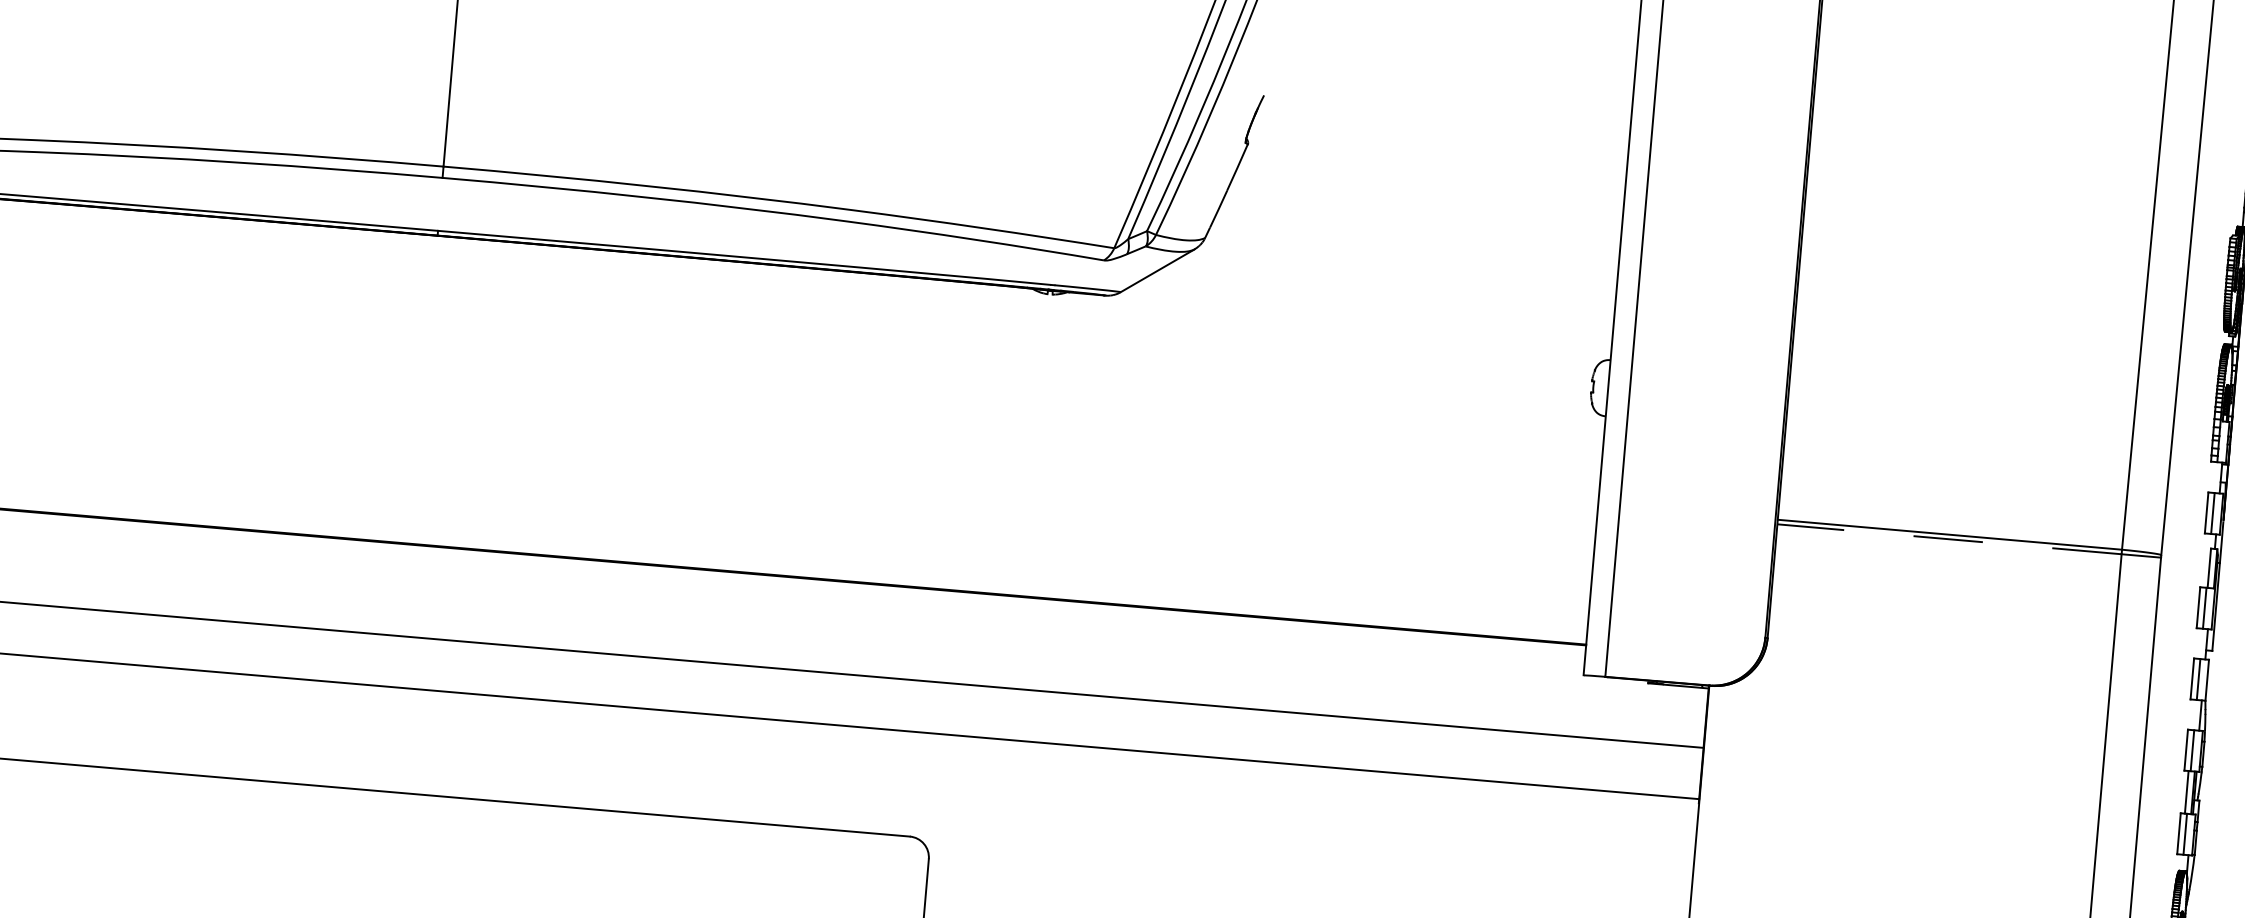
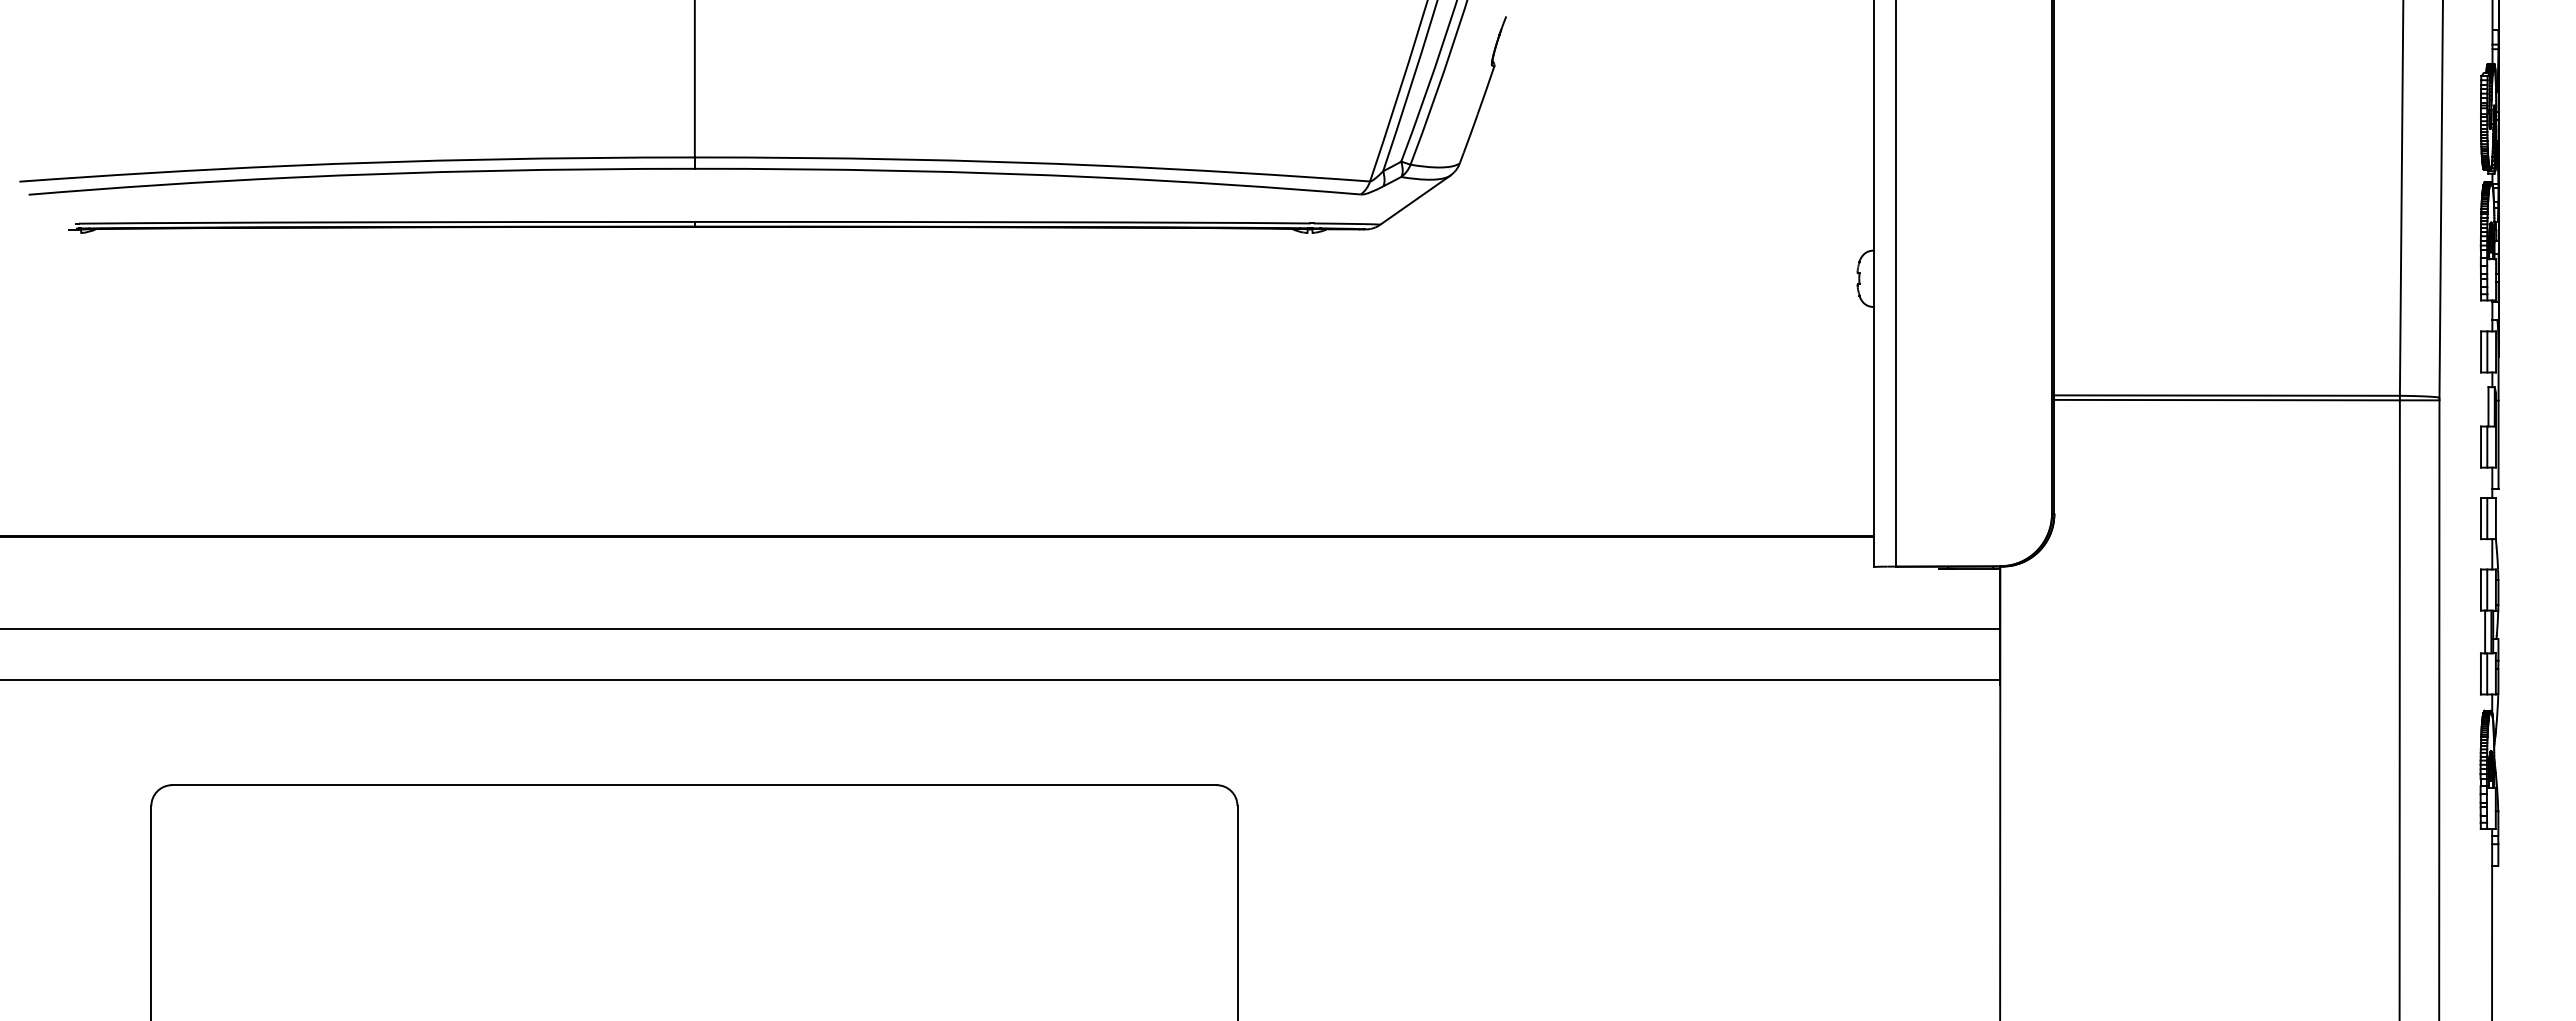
line: (1949, 539) -> (2227, 400), dashed -> solid

